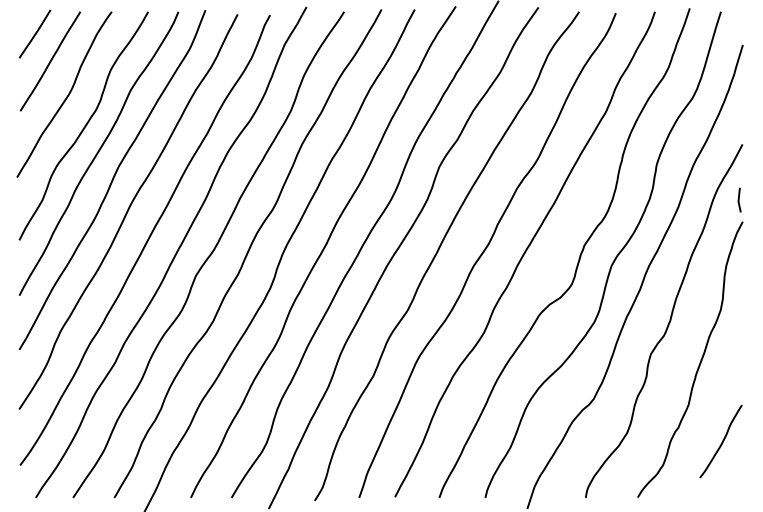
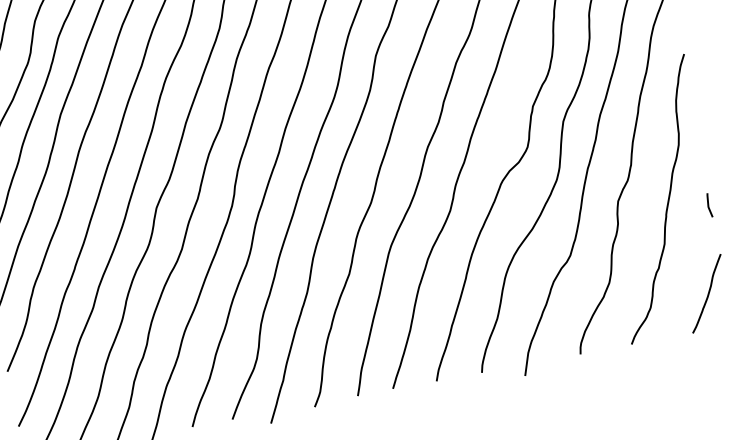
line: (739, 199) -> (709, 204), moved
curve: (721, 442) -> (707, 294), moved

